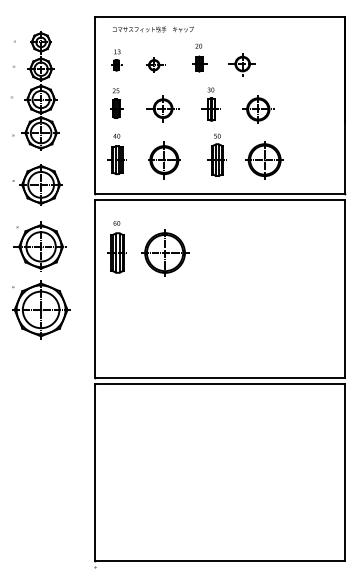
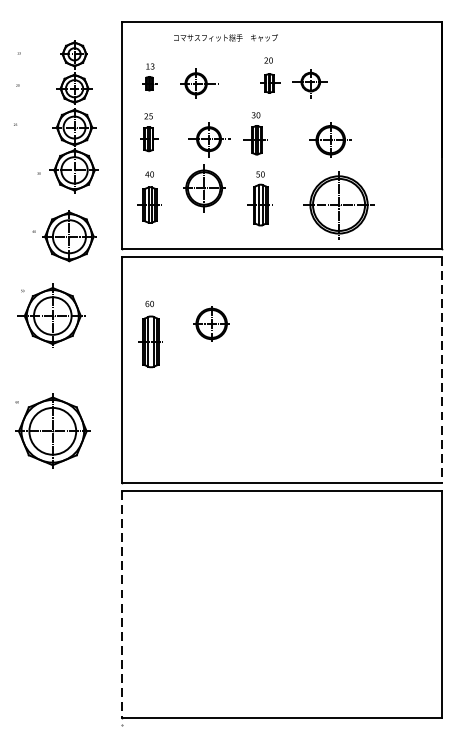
text: (153, 29) -> (226, 37), moved
part: (199, 57) -> (269, 74), moved
part: (155, 64) -> (199, 82), size x1.6
part: (35, 90) -> (67, 115), moved
part: (210, 104) -> (255, 133), moved
part: (216, 154) -> (259, 197), moved
part: (164, 160) -> (204, 188), moved
part: (264, 160) -> (338, 205), size x1.4
part: (37, 184) -> (64, 236), moved
part: (116, 247) -> (149, 334), moved
part: (165, 252) -> (212, 323), size x0.6
line: (345, 289) -> (442, 370), solid -> dashed
part: (41, 309) -> (53, 430), moved
line: (94, 472) -> (121, 604), solid -> dashed

